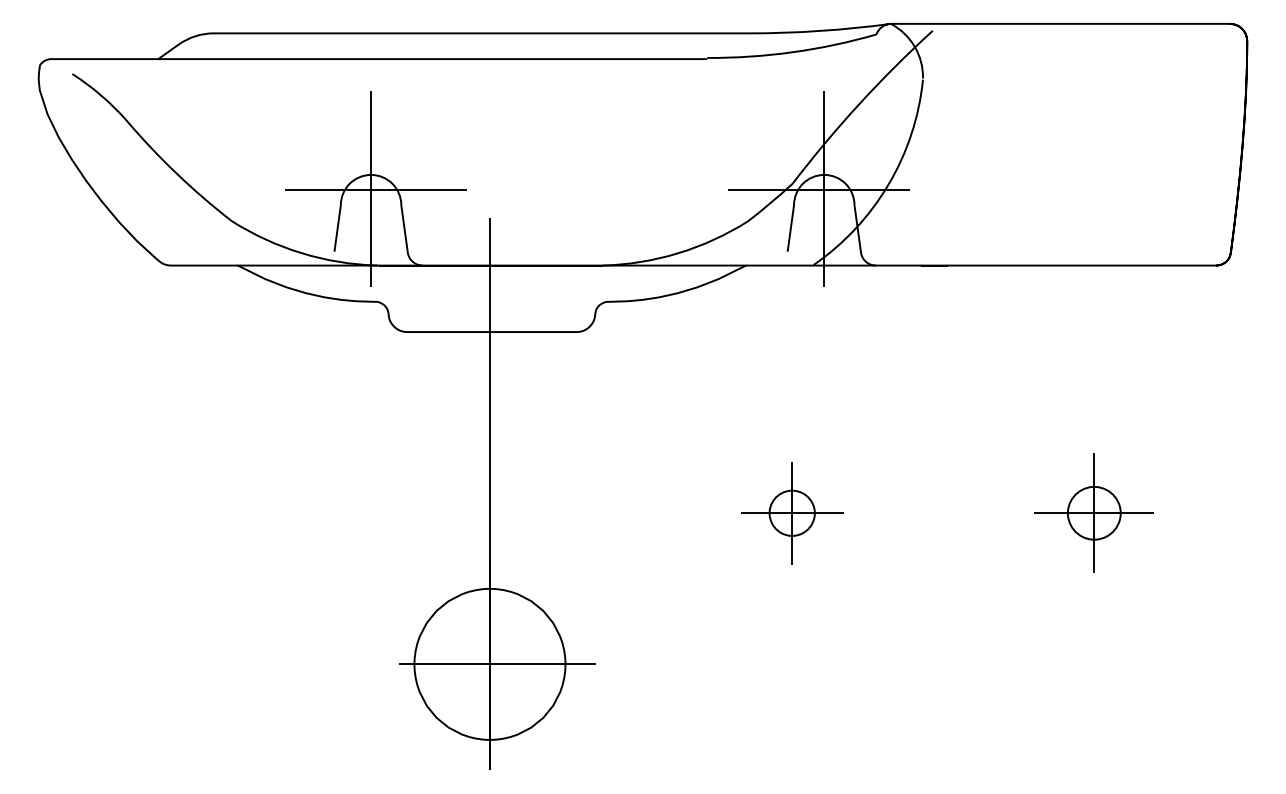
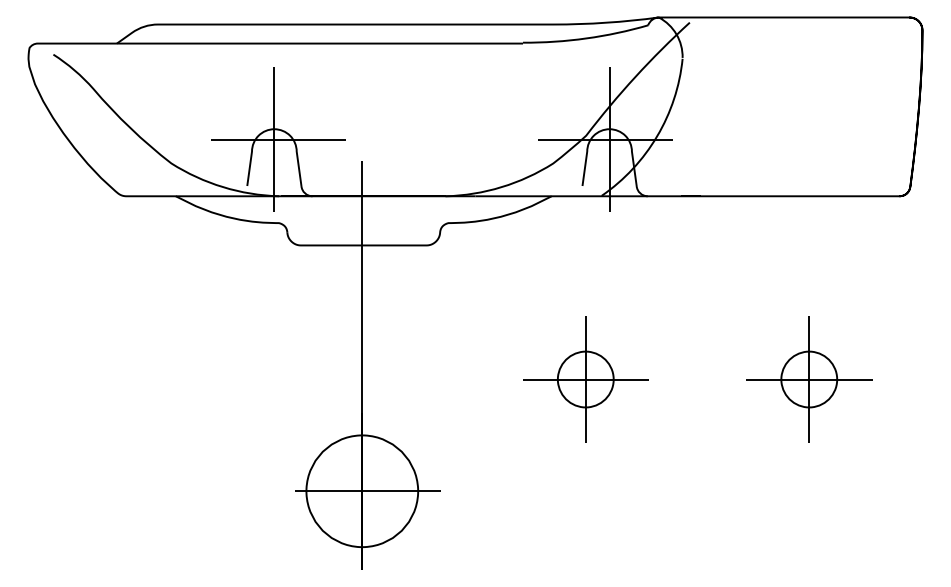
part: (791, 513) -> (585, 379), size x1.67
part: (1094, 513) -> (809, 379), size x1.43

